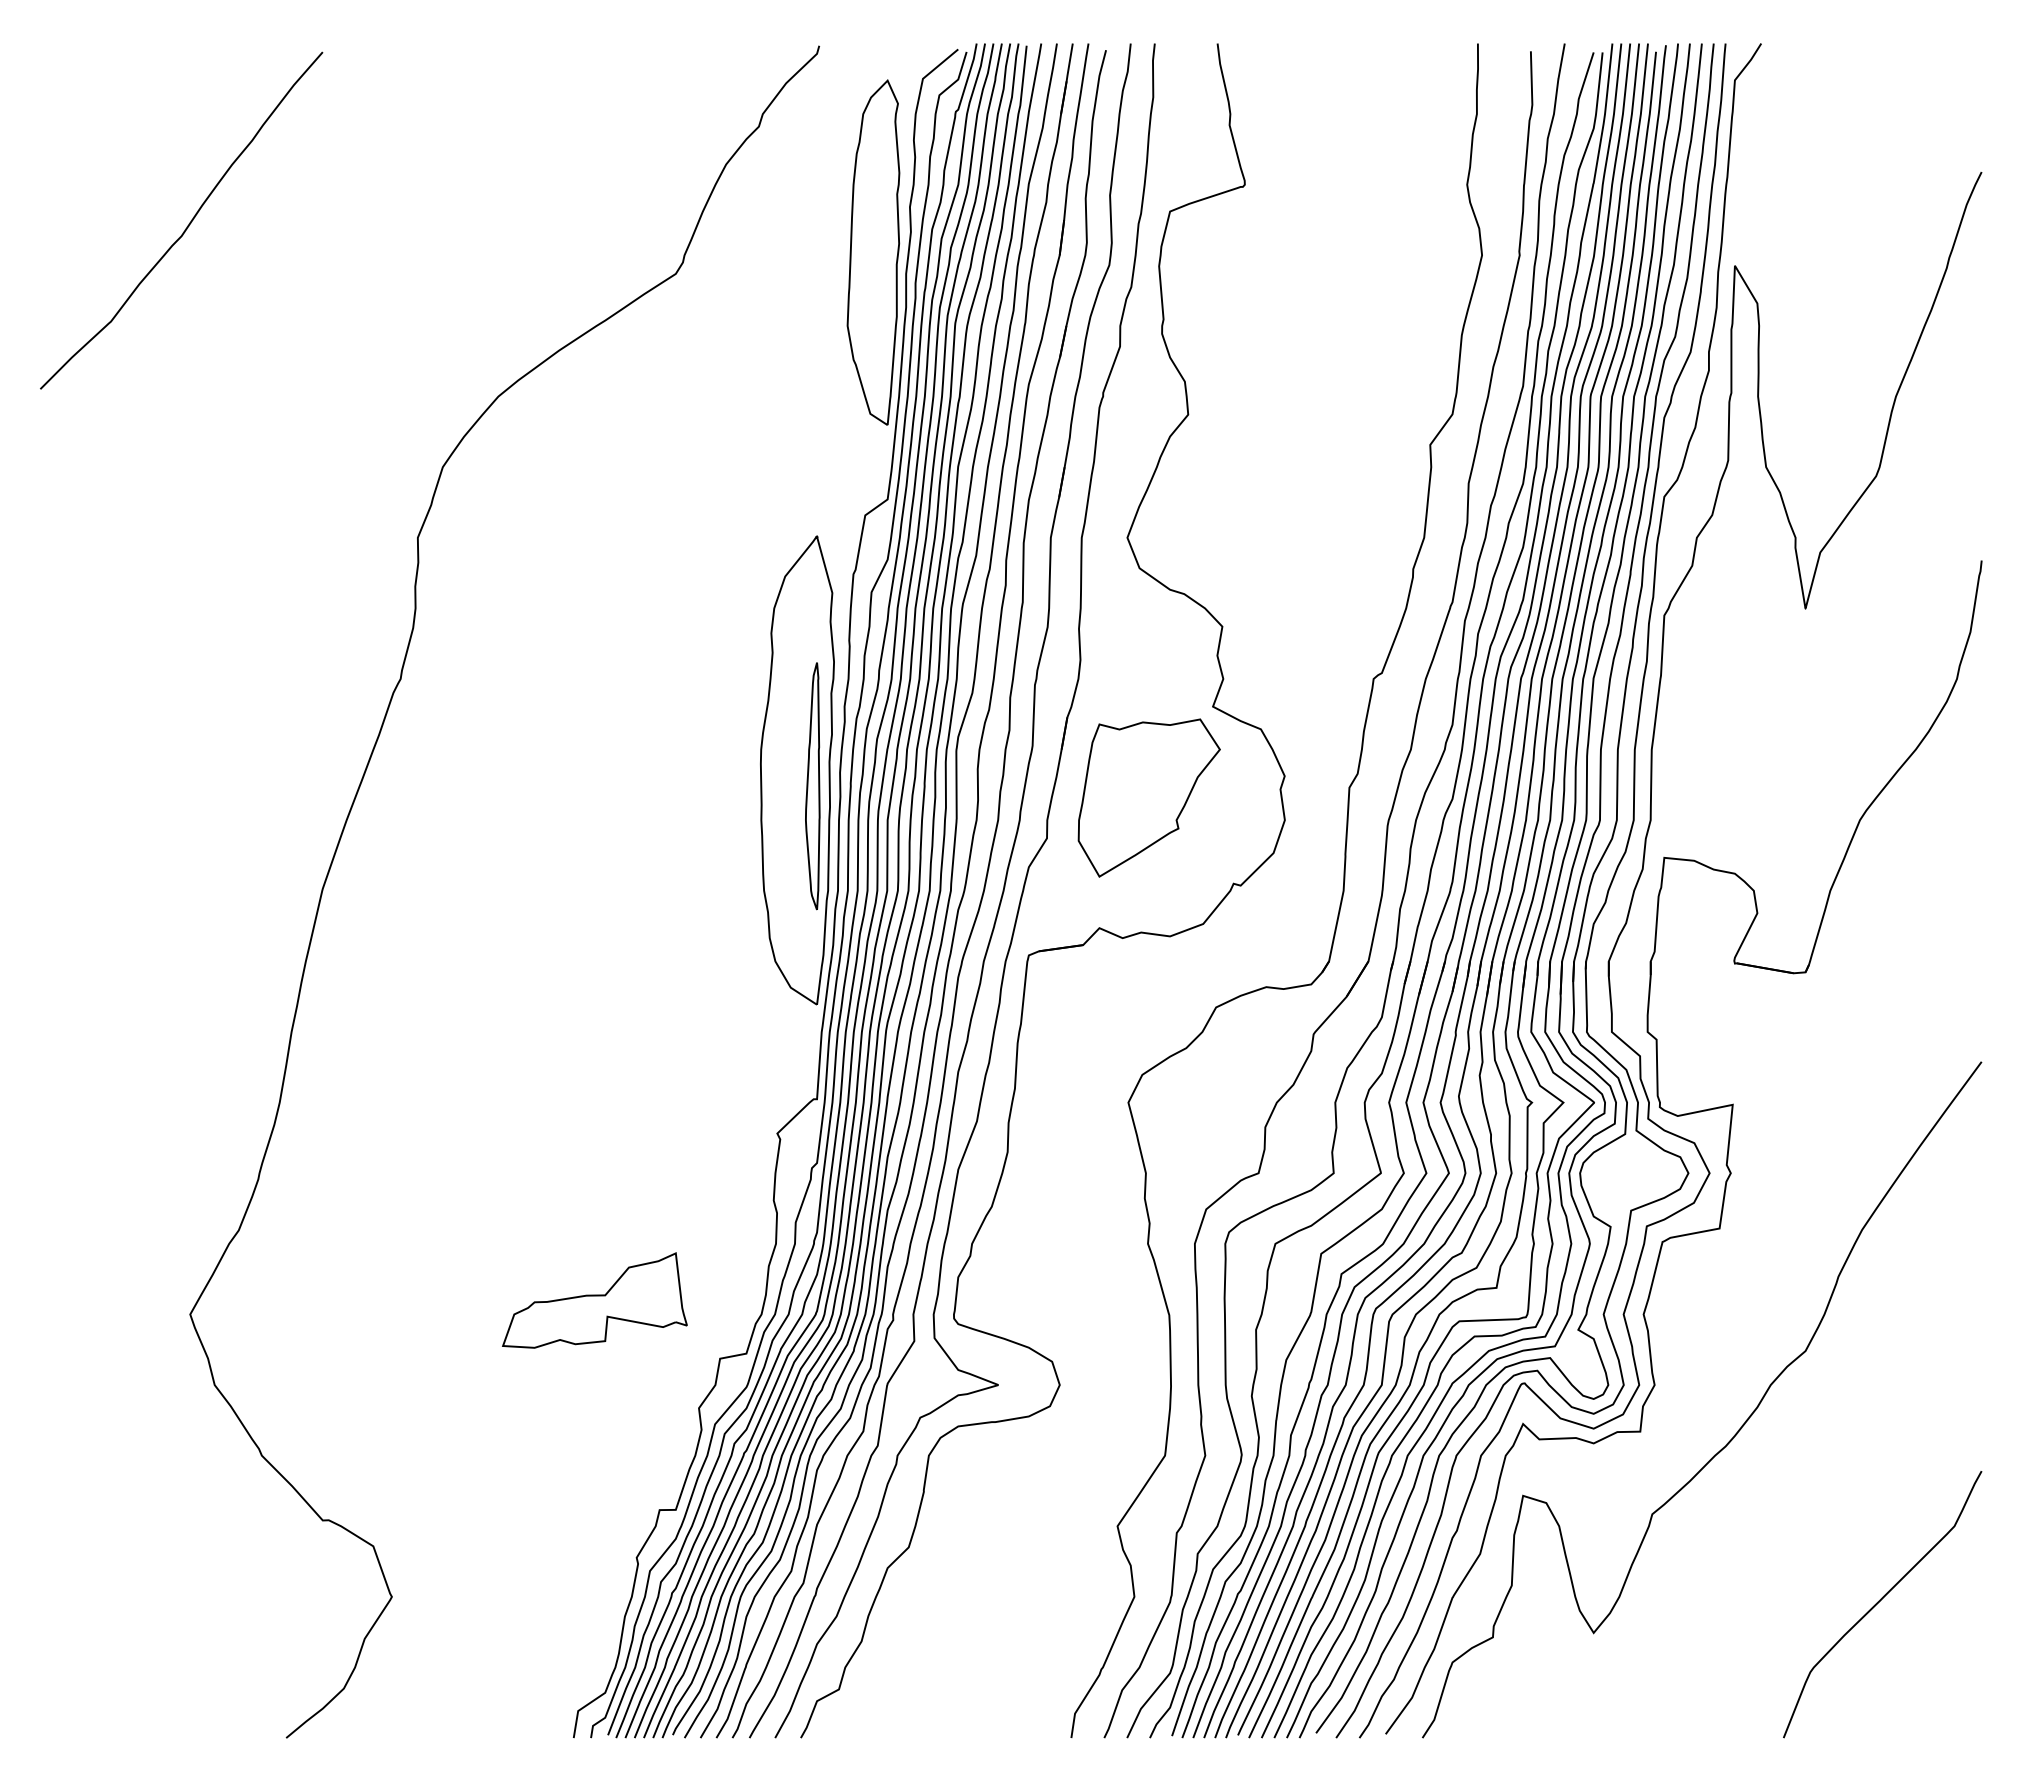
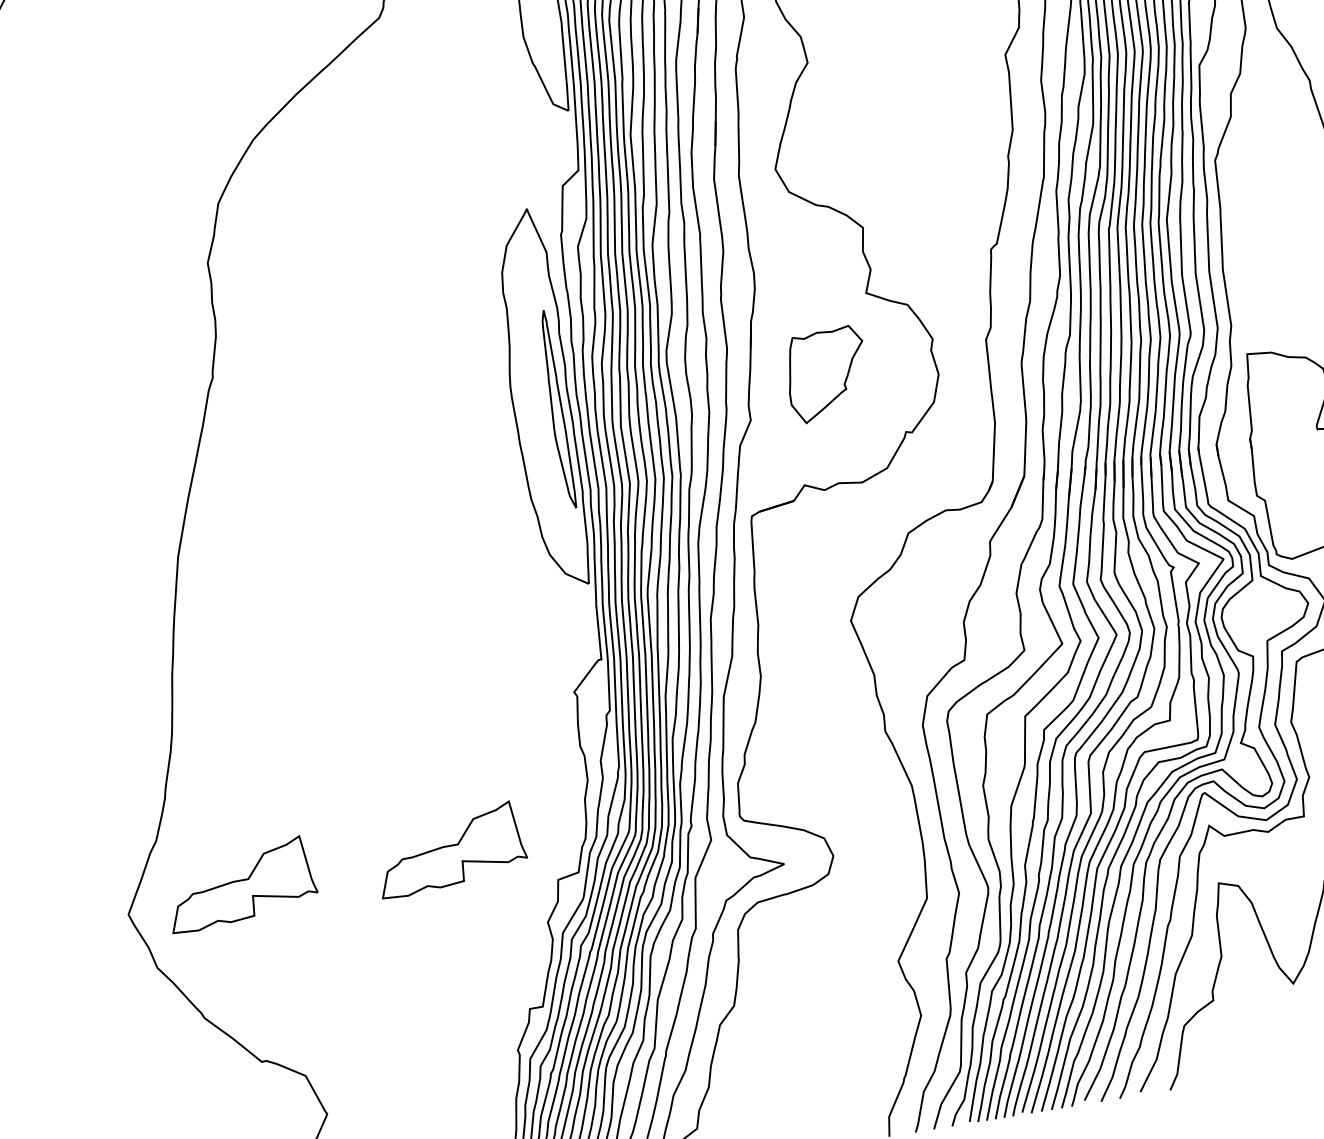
part: (1148, 797) -> (826, 374), size x0.7
part: (332, 1300) -> (240, 884), added

